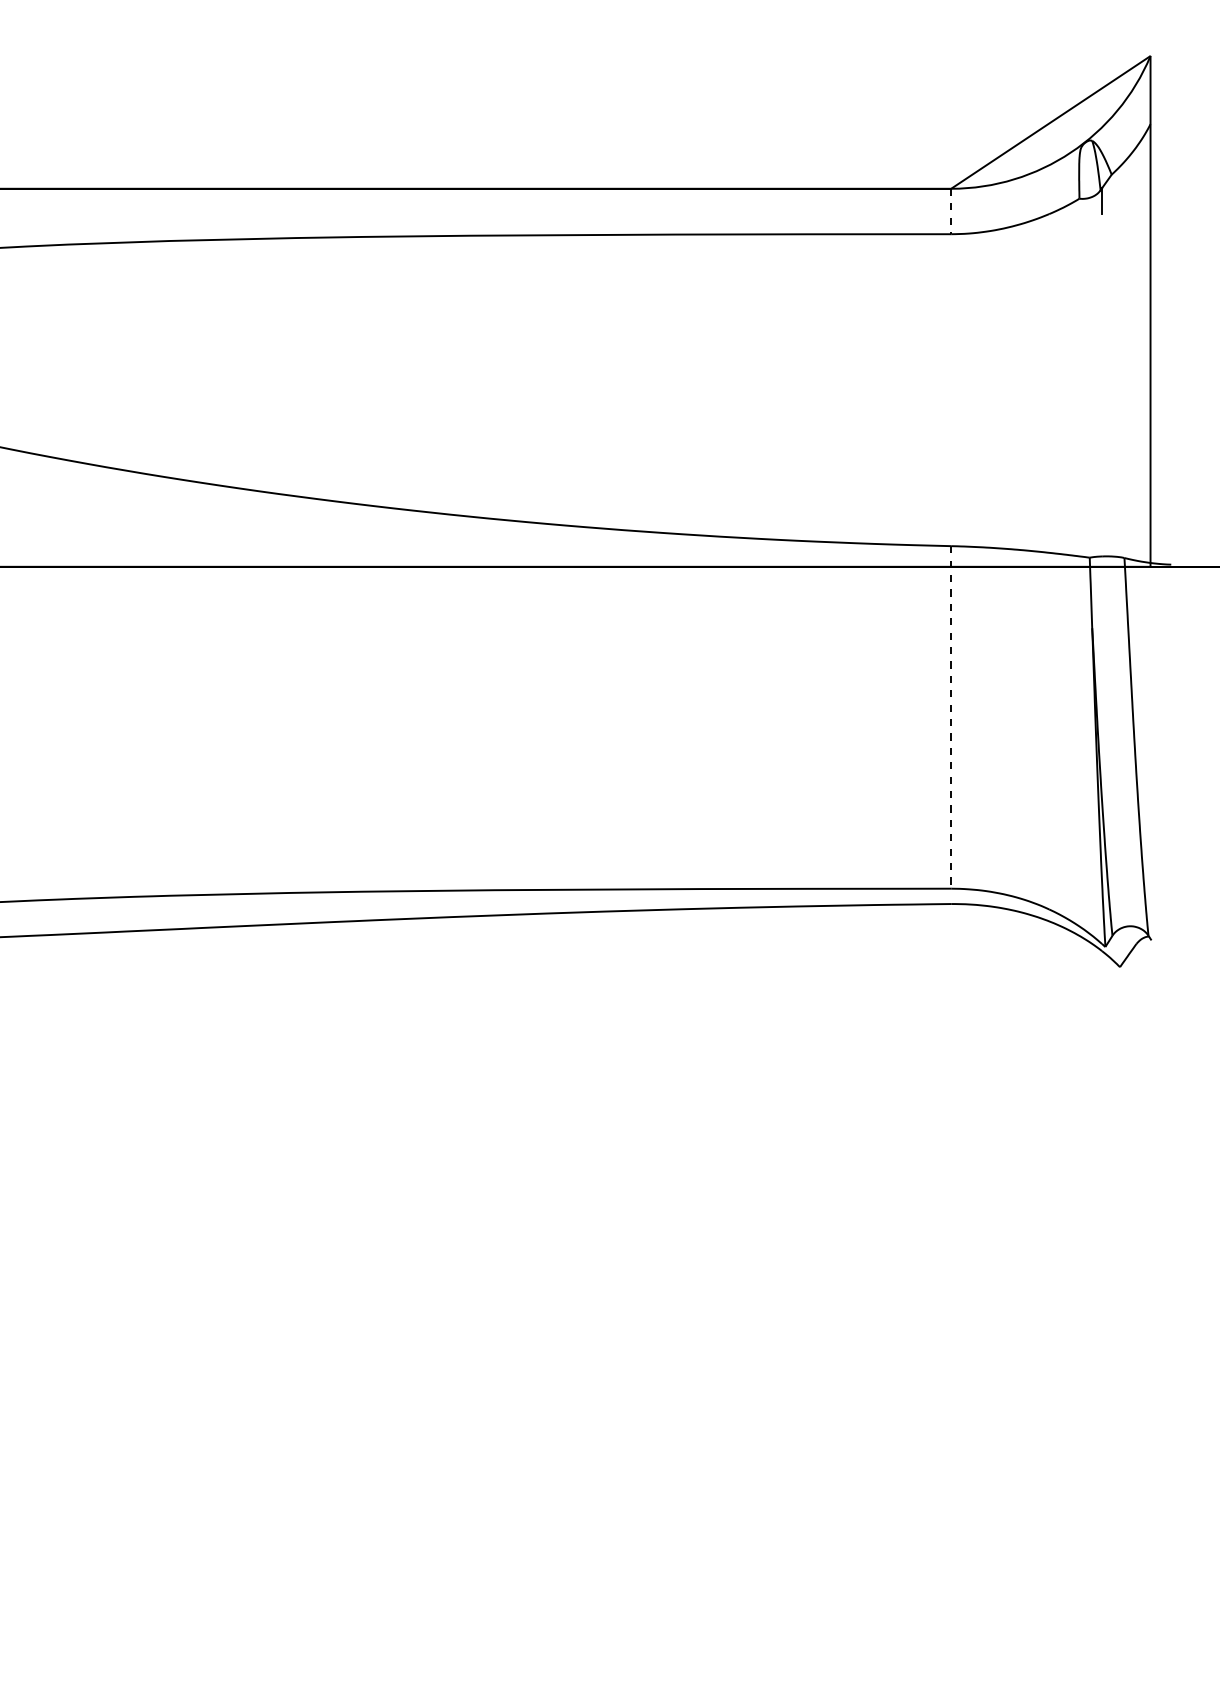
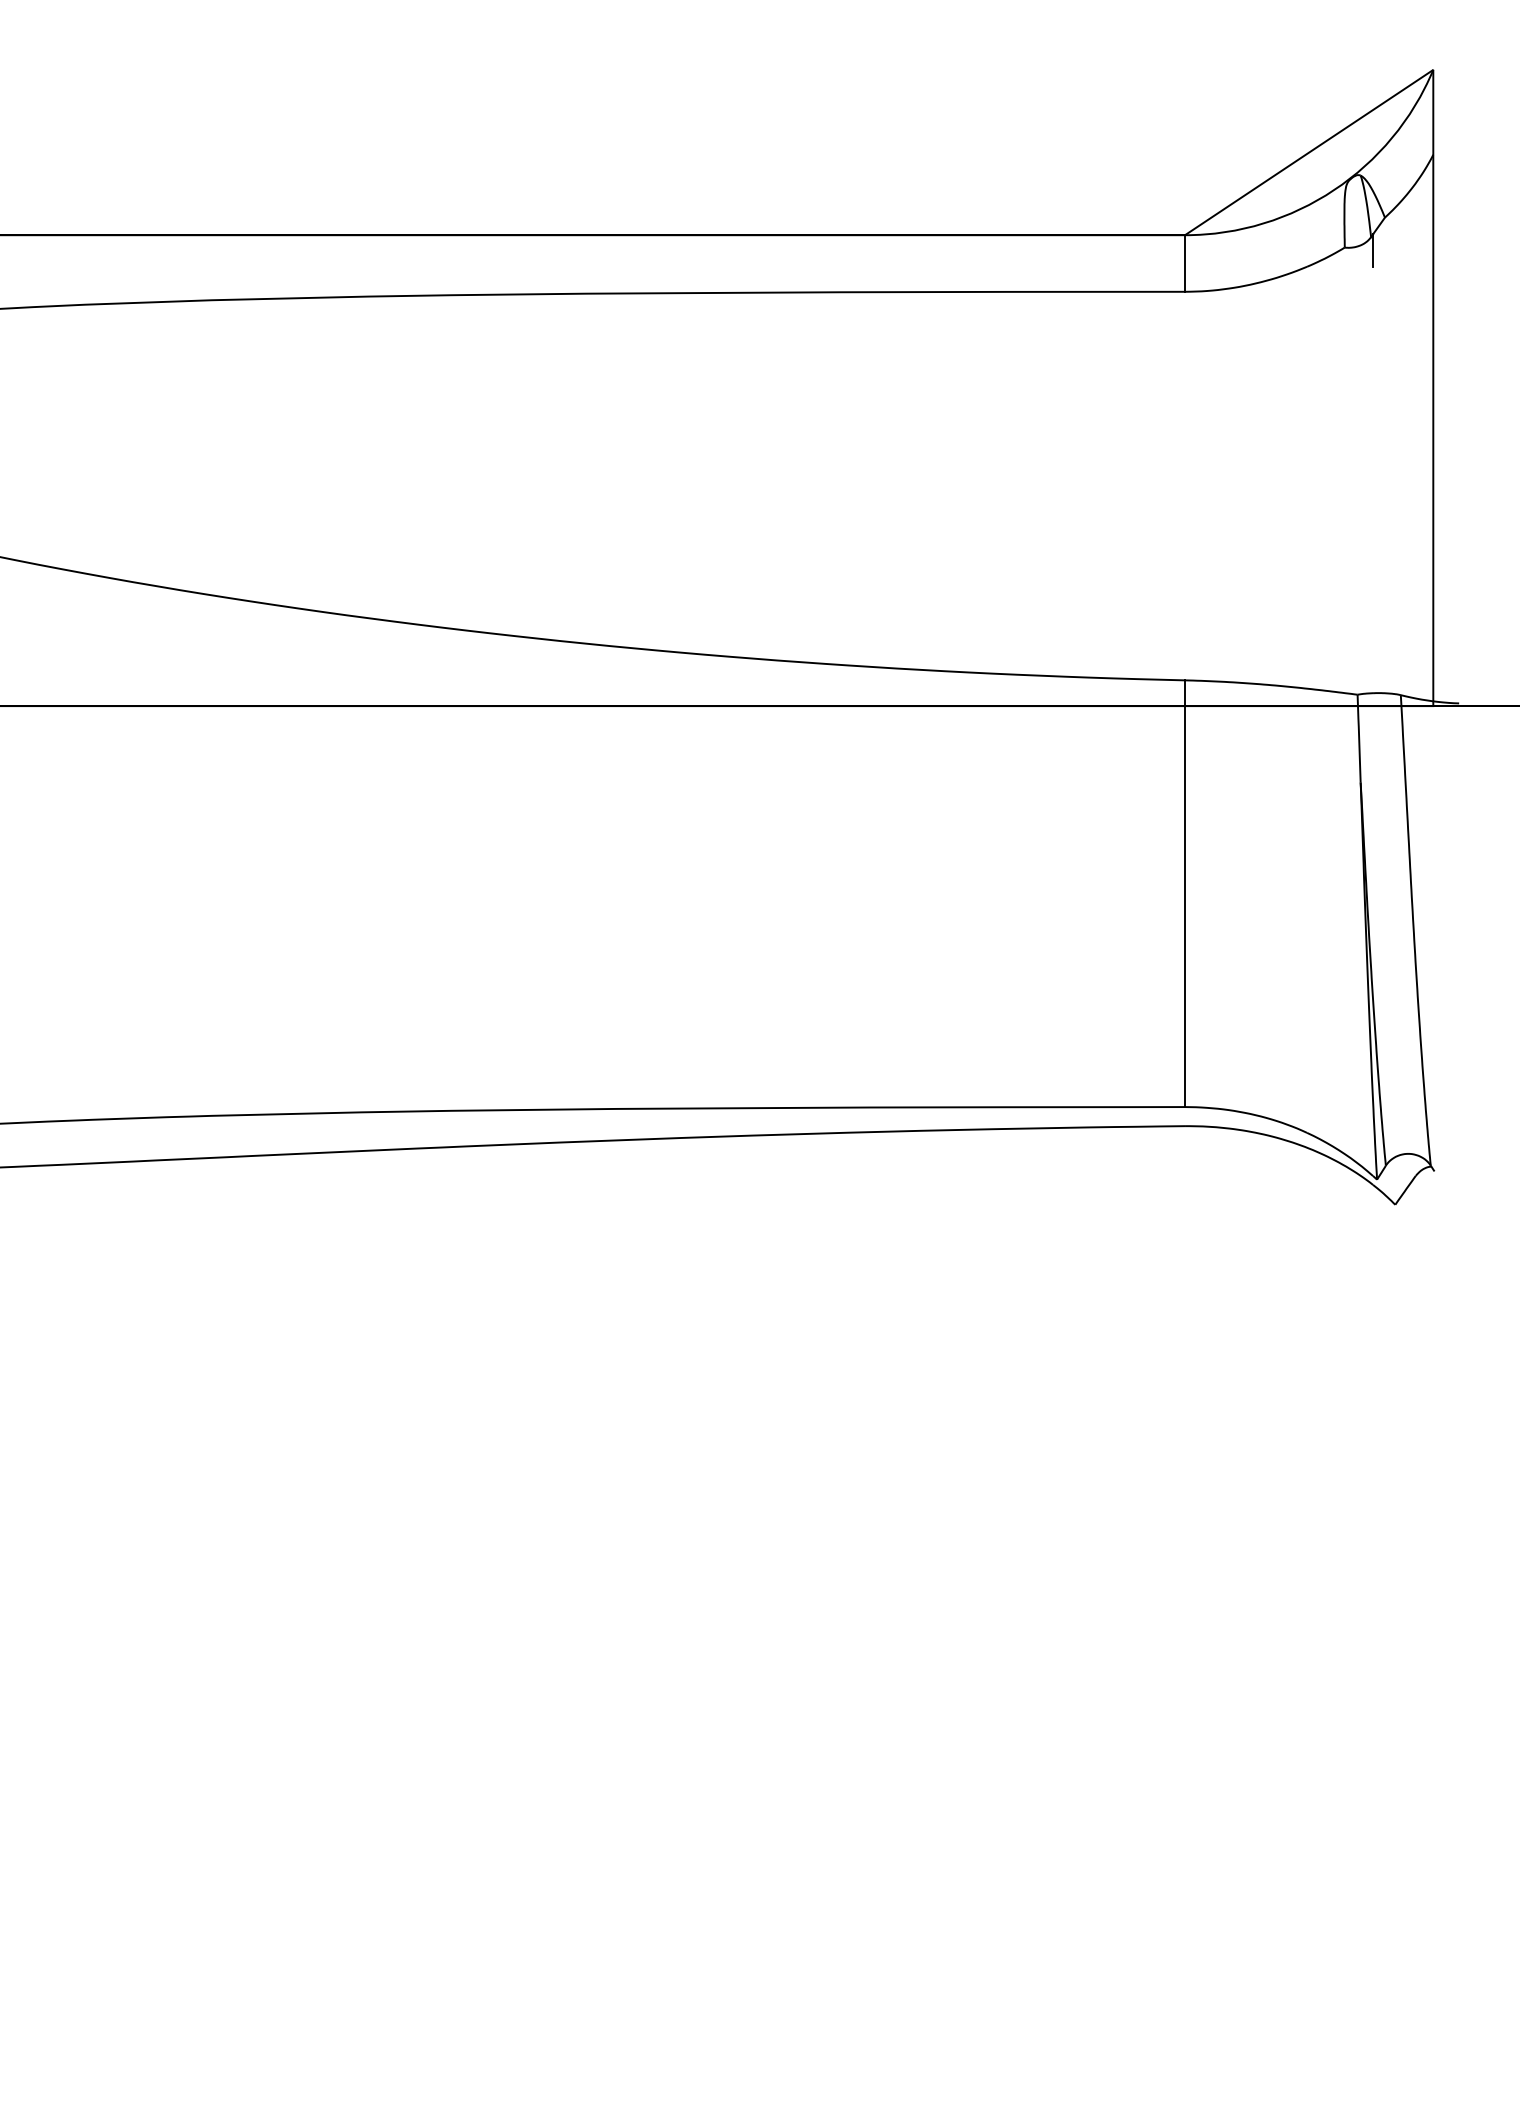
line: (951, 212) -> (1185, 264), dashed -> solid
line: (951, 718) -> (1185, 894), dashed -> solid

